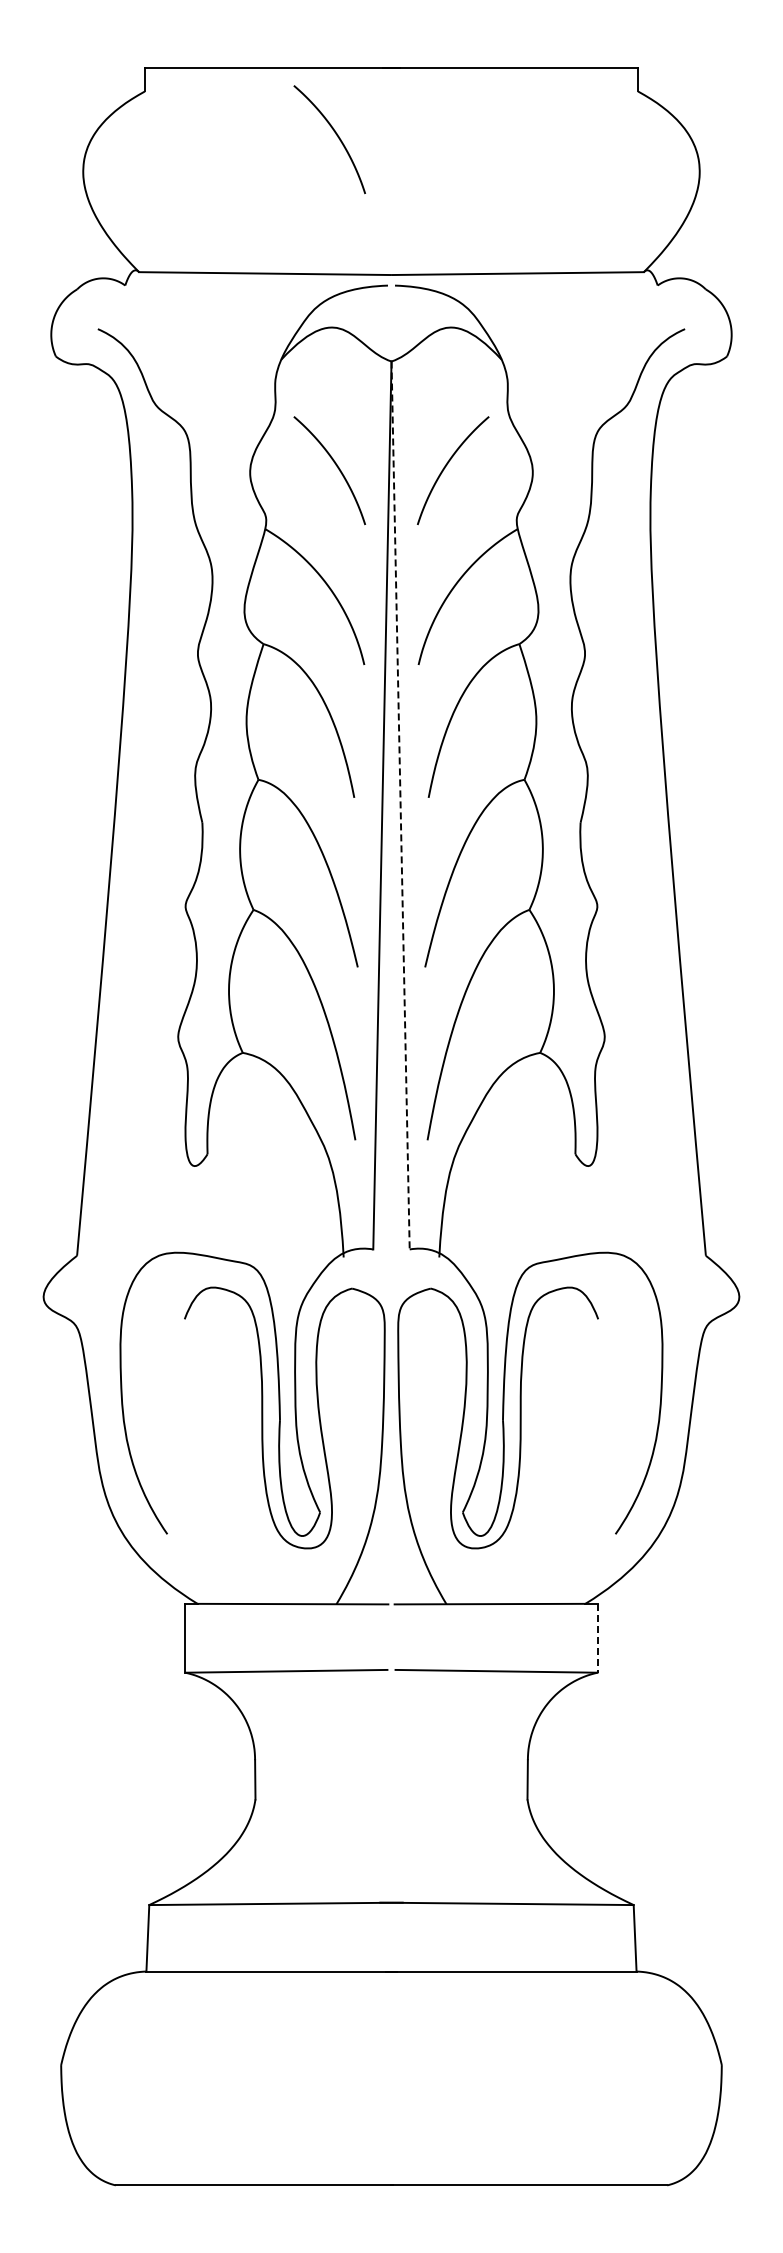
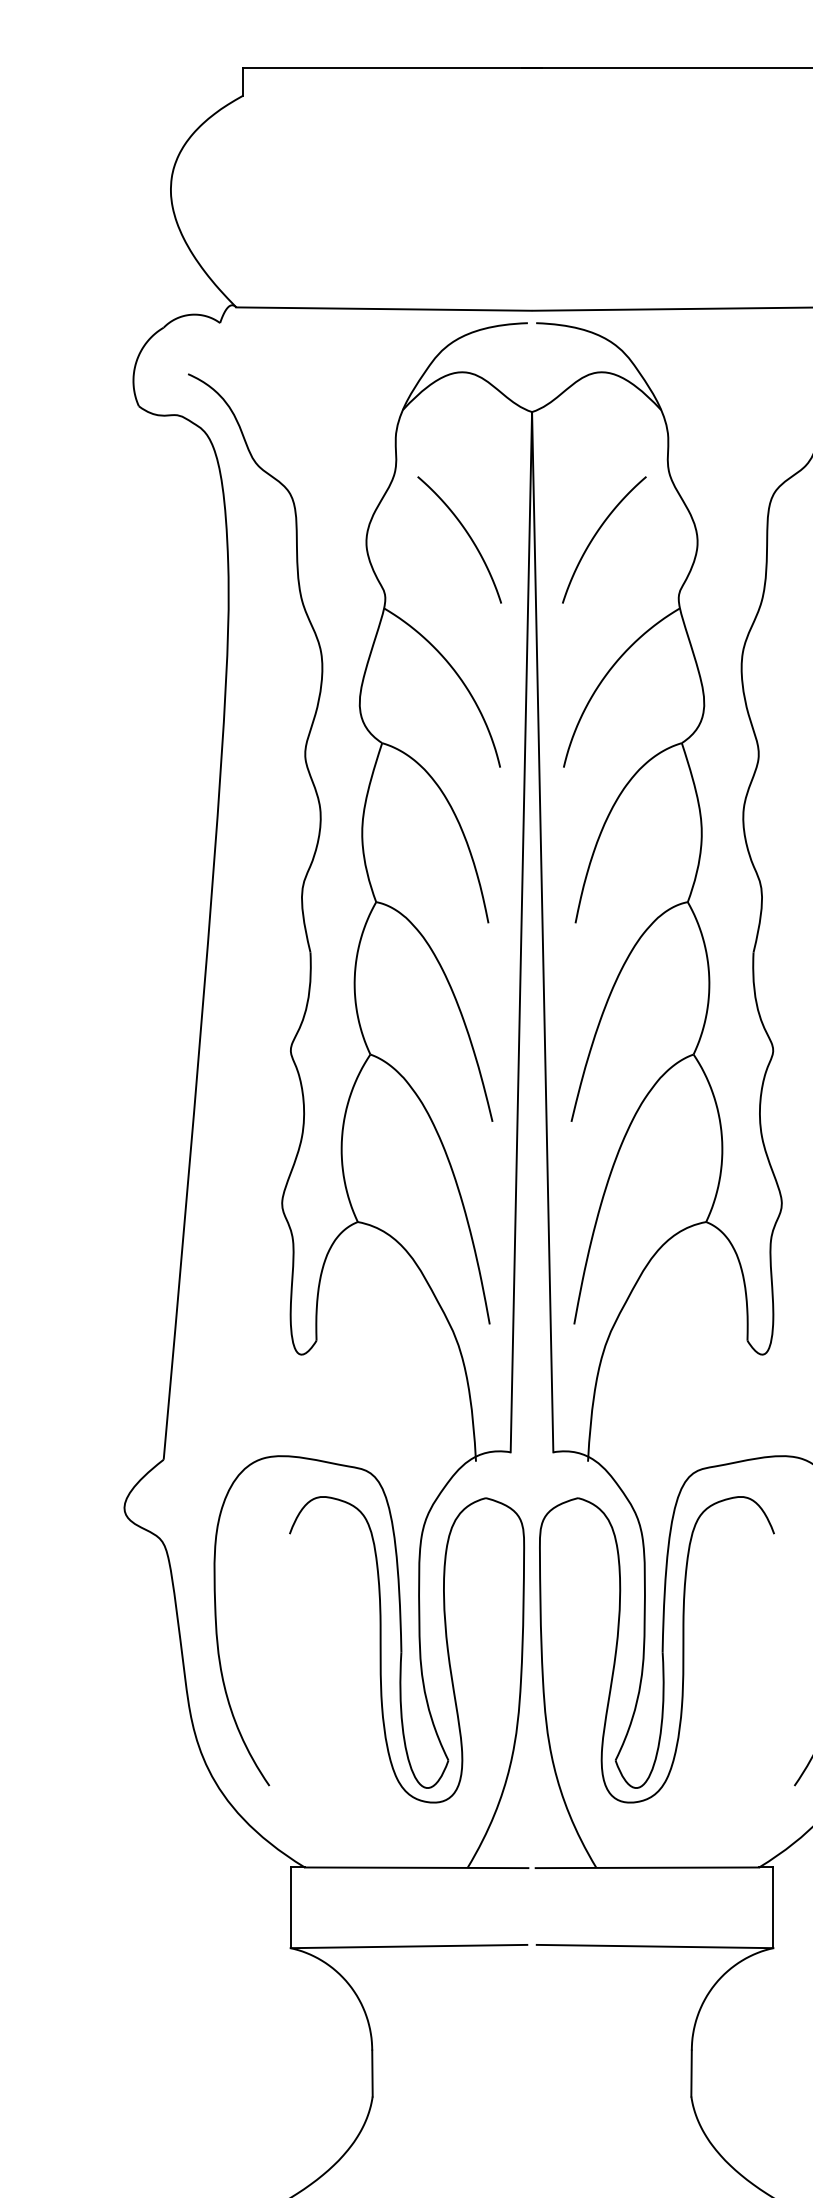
curve: (335, 134) -> (466, 146), removed
line: (400, 805) -> (542, 932), dashed -> solid
line: (597, 1638) -> (773, 1908), dashed -> solid

